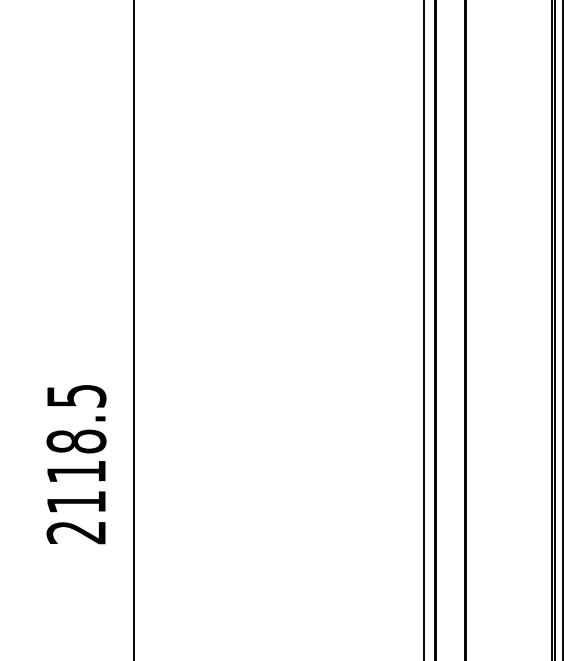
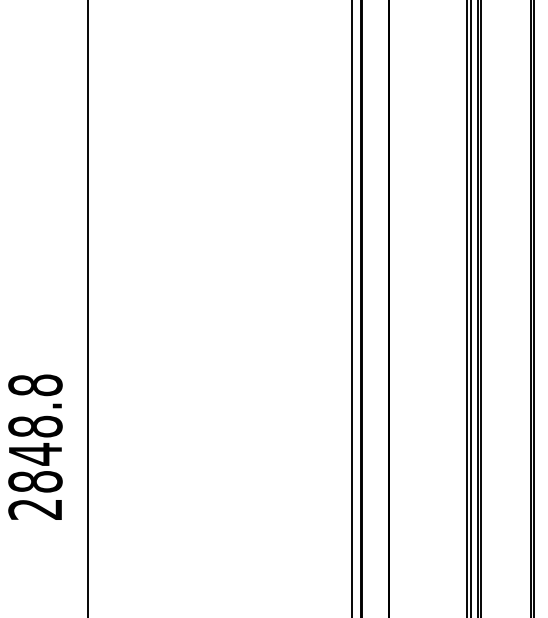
text: (76, 449) -> (35, 433), 2118.5 -> 2848.8

